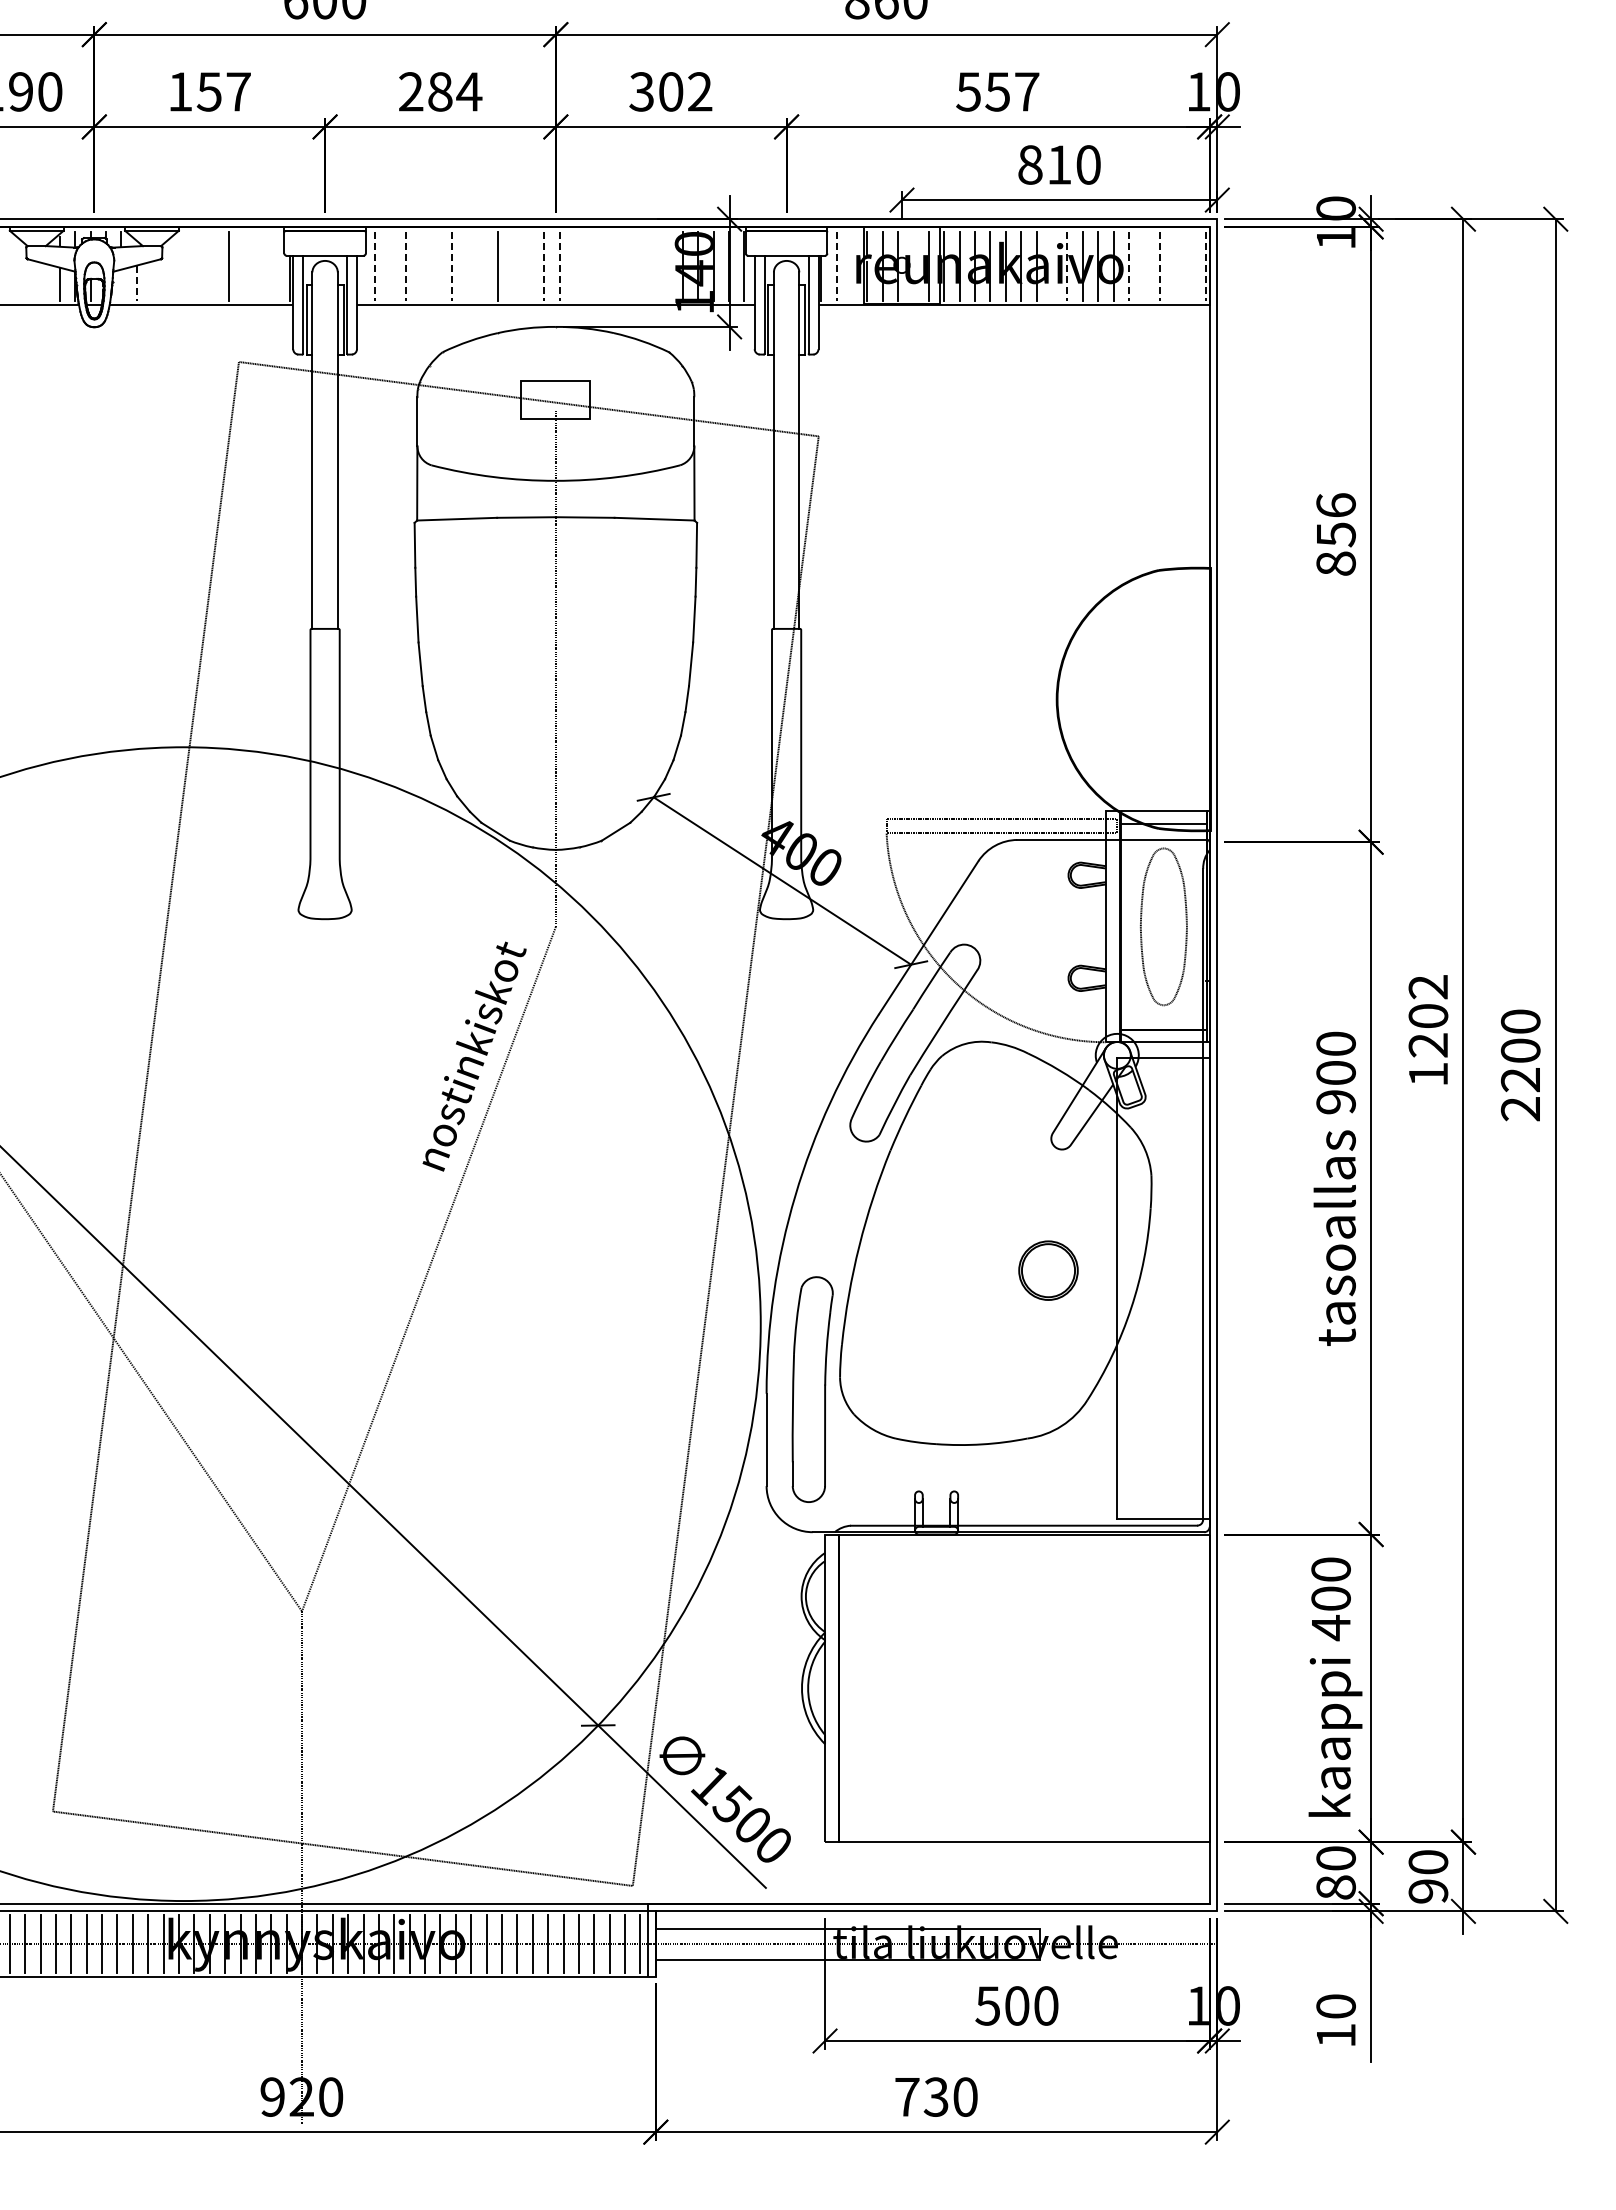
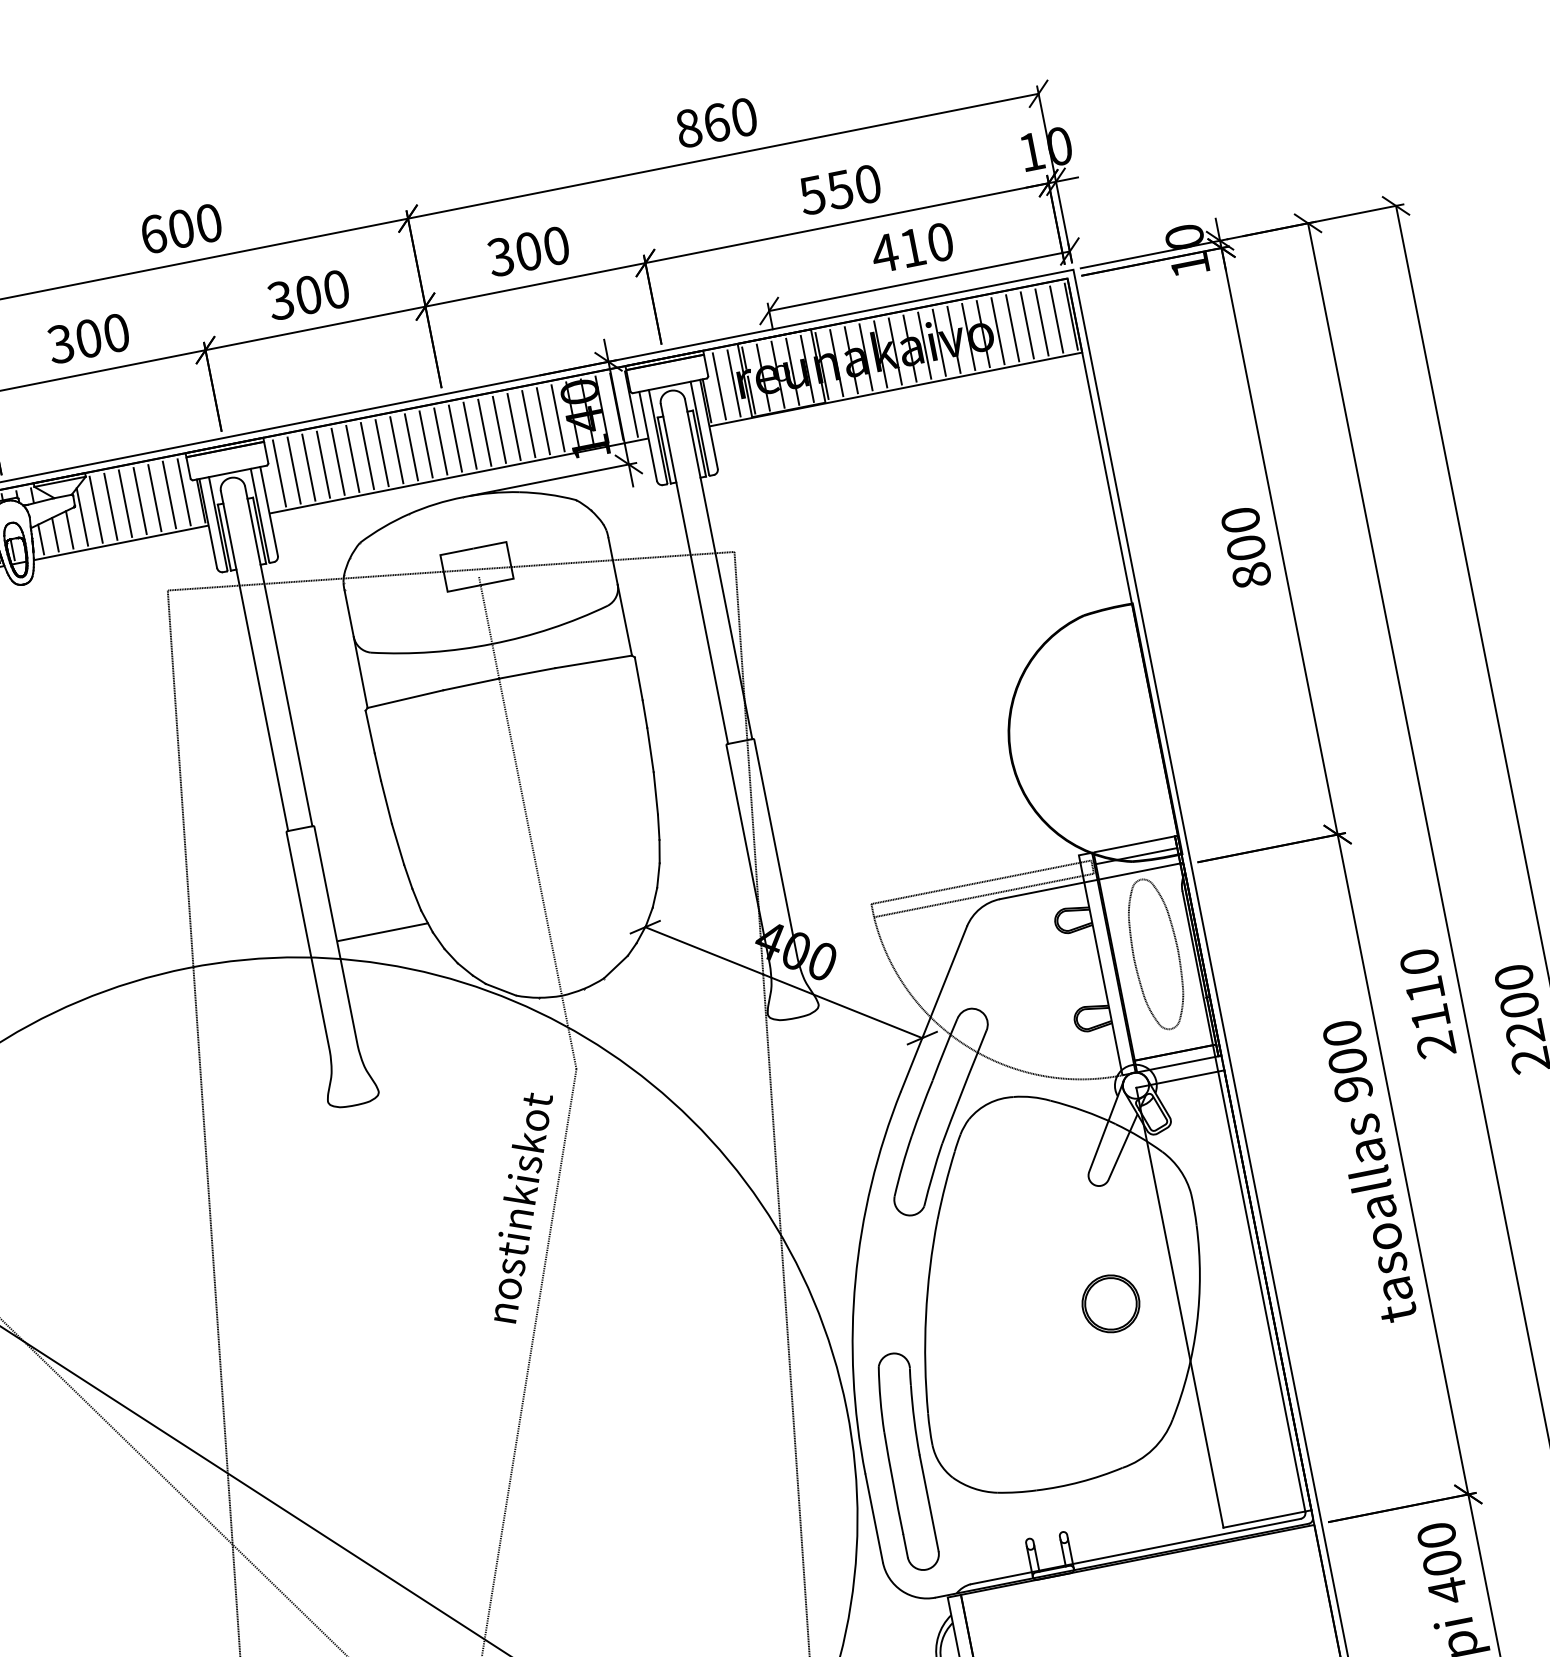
text: (208, 91) -> (87, 338), 157 -> 300
text: (440, 91) -> (308, 294), 284 -> 300
text: (700, 91) -> (556, 245), 302 -> 300
text: (1027, 91) -> (868, 183), 557 -> 550
text: (1030, 164) -> (885, 252), 810 -> 410
line: (182, 265) -> (95, 509), added
line: (198, 265) -> (111, 506), added
line: (213, 265) -> (125, 503), added
line: (244, 265) -> (154, 497), added
line: (259, 265) -> (169, 494), added
line: (275, 265) -> (184, 491), added
line: (390, 265) -> (294, 469), added
line: (421, 265) -> (323, 464), added
line: (436, 265) -> (337, 461), added
line: (467, 265) -> (367, 455), added
line: (482, 265) -> (381, 452), added
line: (513, 265) -> (411, 446), added
line: (528, 265) -> (425, 443), added
line: (575, 265) -> (470, 435), added
line: (590, 265) -> (484, 432), added
line: (605, 265) -> (498, 429), added
line: (621, 265) -> (514, 426), added
line: (636, 265) -> (528, 423), added
line: (652, 265) -> (543, 420), added
line: (667, 265) -> (558, 417), added
line: (851, 265) -> (733, 382), added
line: (913, 265) -> (792, 371), added
line: (1051, 265) -> (924, 345), added
line: (1144, 265) -> (1012, 327), added
line: (1175, 265) -> (1042, 321), added
line: (1190, 265) -> (1056, 318), added
line: (375, 266) -> (279, 473), dashed -> solid
line: (405, 266) -> (308, 468), dashed -> solid
line: (452, 266) -> (353, 459), dashed -> solid
line: (544, 266) -> (441, 441), dashed -> solid
line: (559, 266) -> (455, 438), dashed -> solid
line: (836, 266) -> (719, 386), dashed -> solid
line: (1067, 266) -> (939, 343), dashed -> solid
line: (1128, 266) -> (997, 331), dashed -> solid
line: (1159, 266) -> (1027, 325), dashed -> solid
line: (1205, 266) -> (1071, 317), dashed -> solid
line: (167, 270) -> (82, 516), added
line: (152, 280) -> (70, 529), added
line: (136, 283) -> (55, 535), dashed -> solid
line: (121, 284) -> (41, 538), added
text: (1335, 520) -> (1242, 534), 856 -> 800
line: (388, 749) -> (383, 931), added
text: (1428, 1030) -> (1427, 1003), 1202 -> 2110

